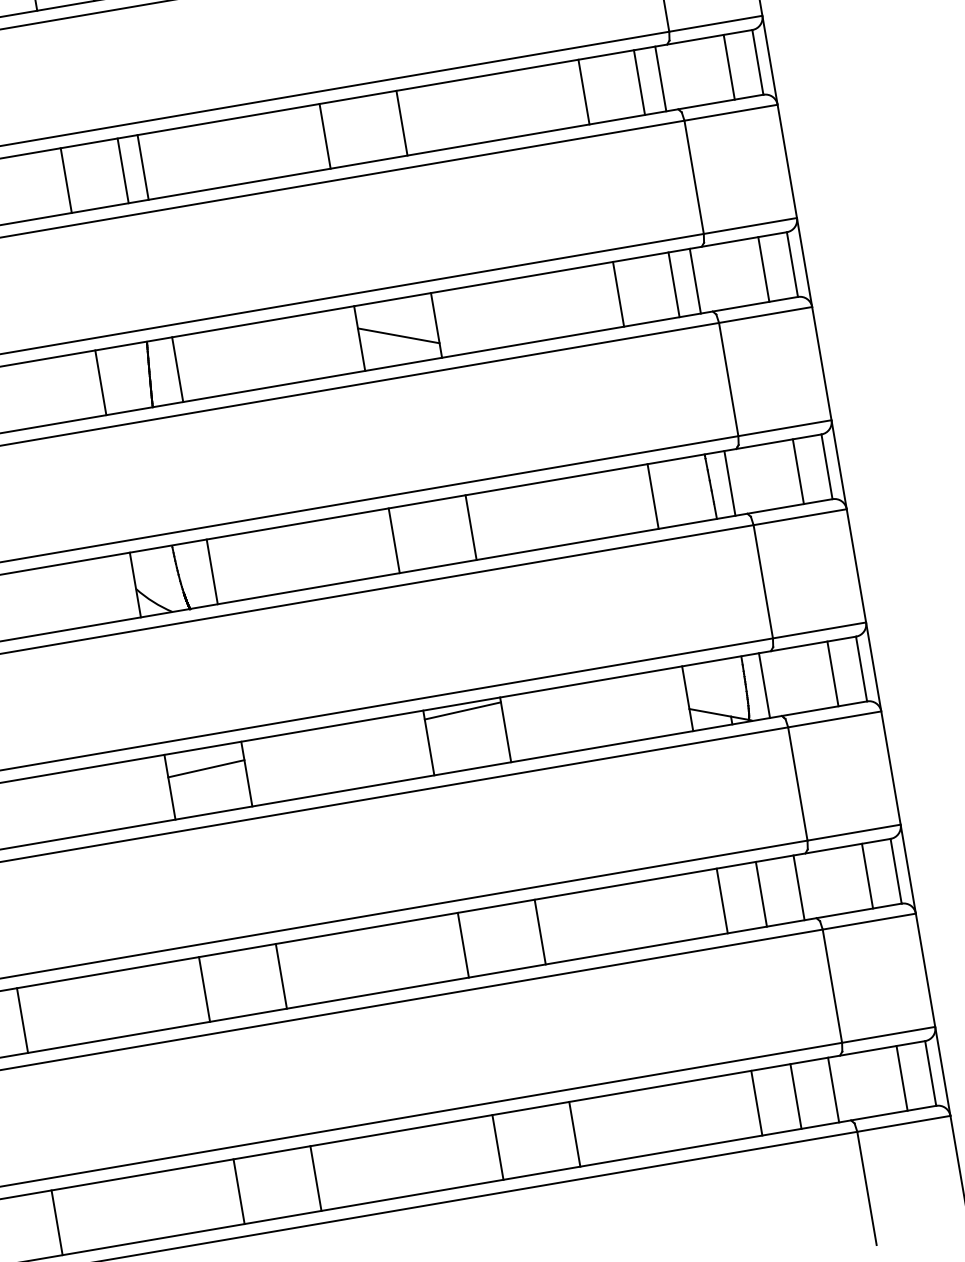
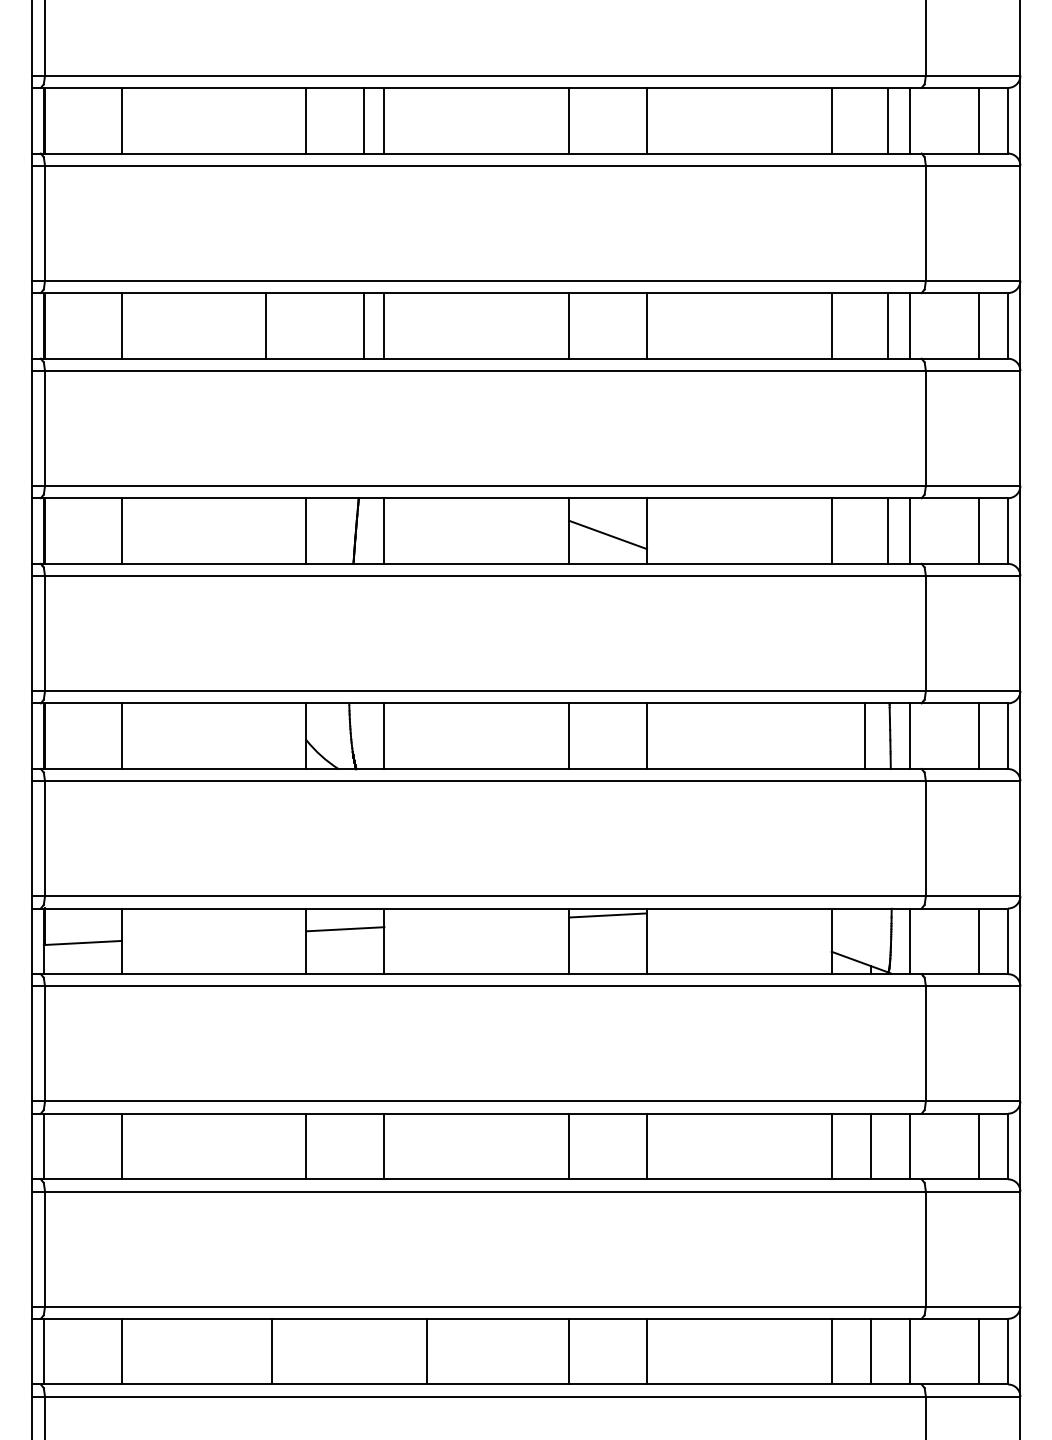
line: (66, 180) -> (266, 325), moved
line: (652, 496) -> (864, 736), moved
line: (316, 1178) -> (427, 1351), moved
line: (239, 1191) -> (272, 1351), moved

